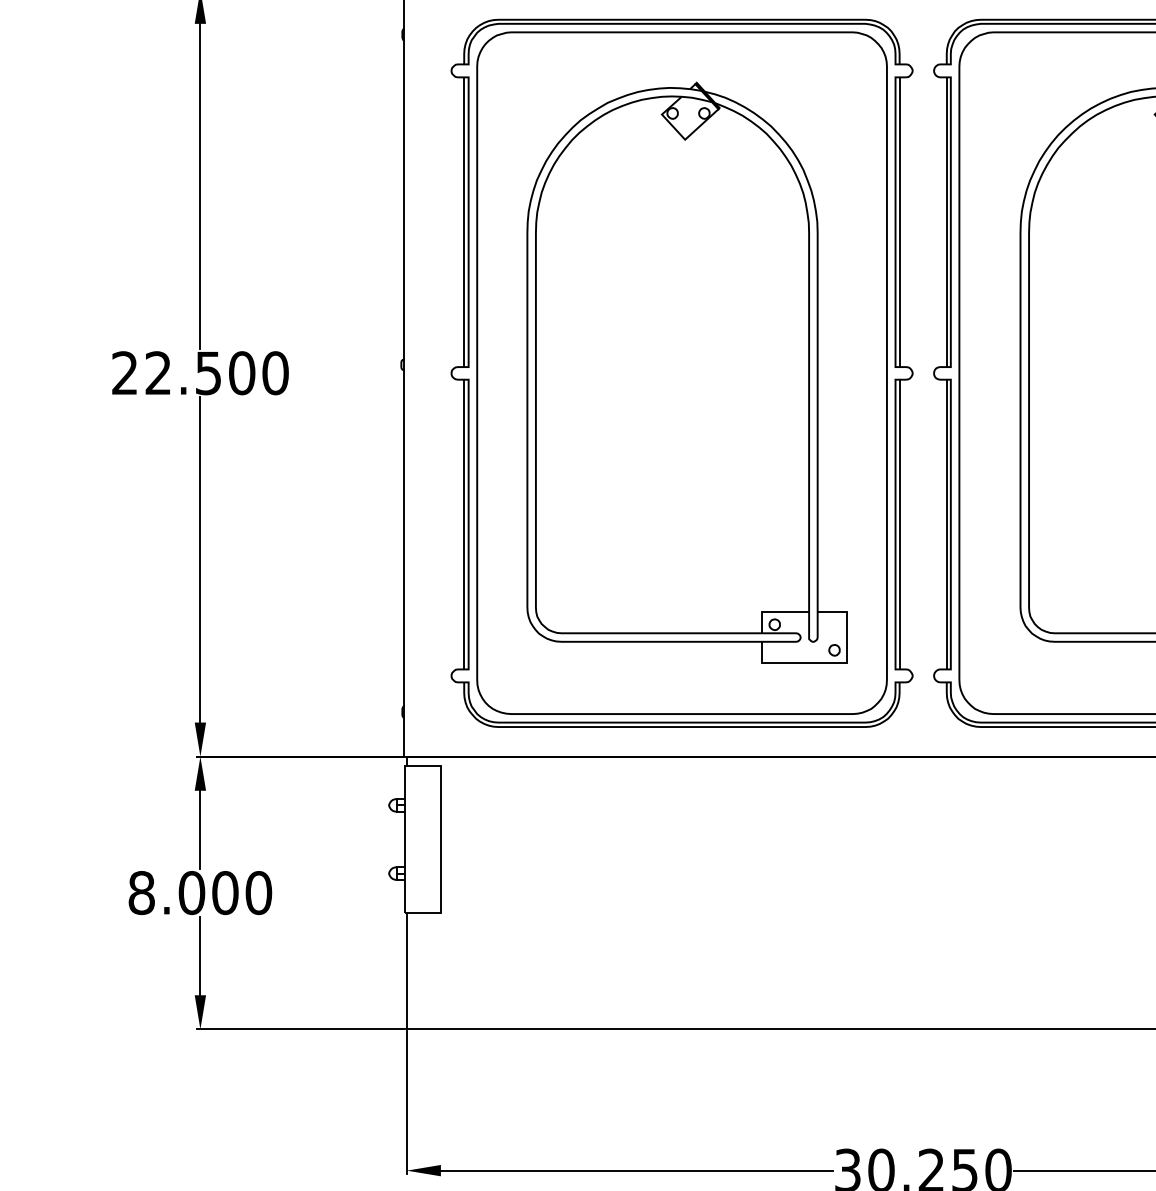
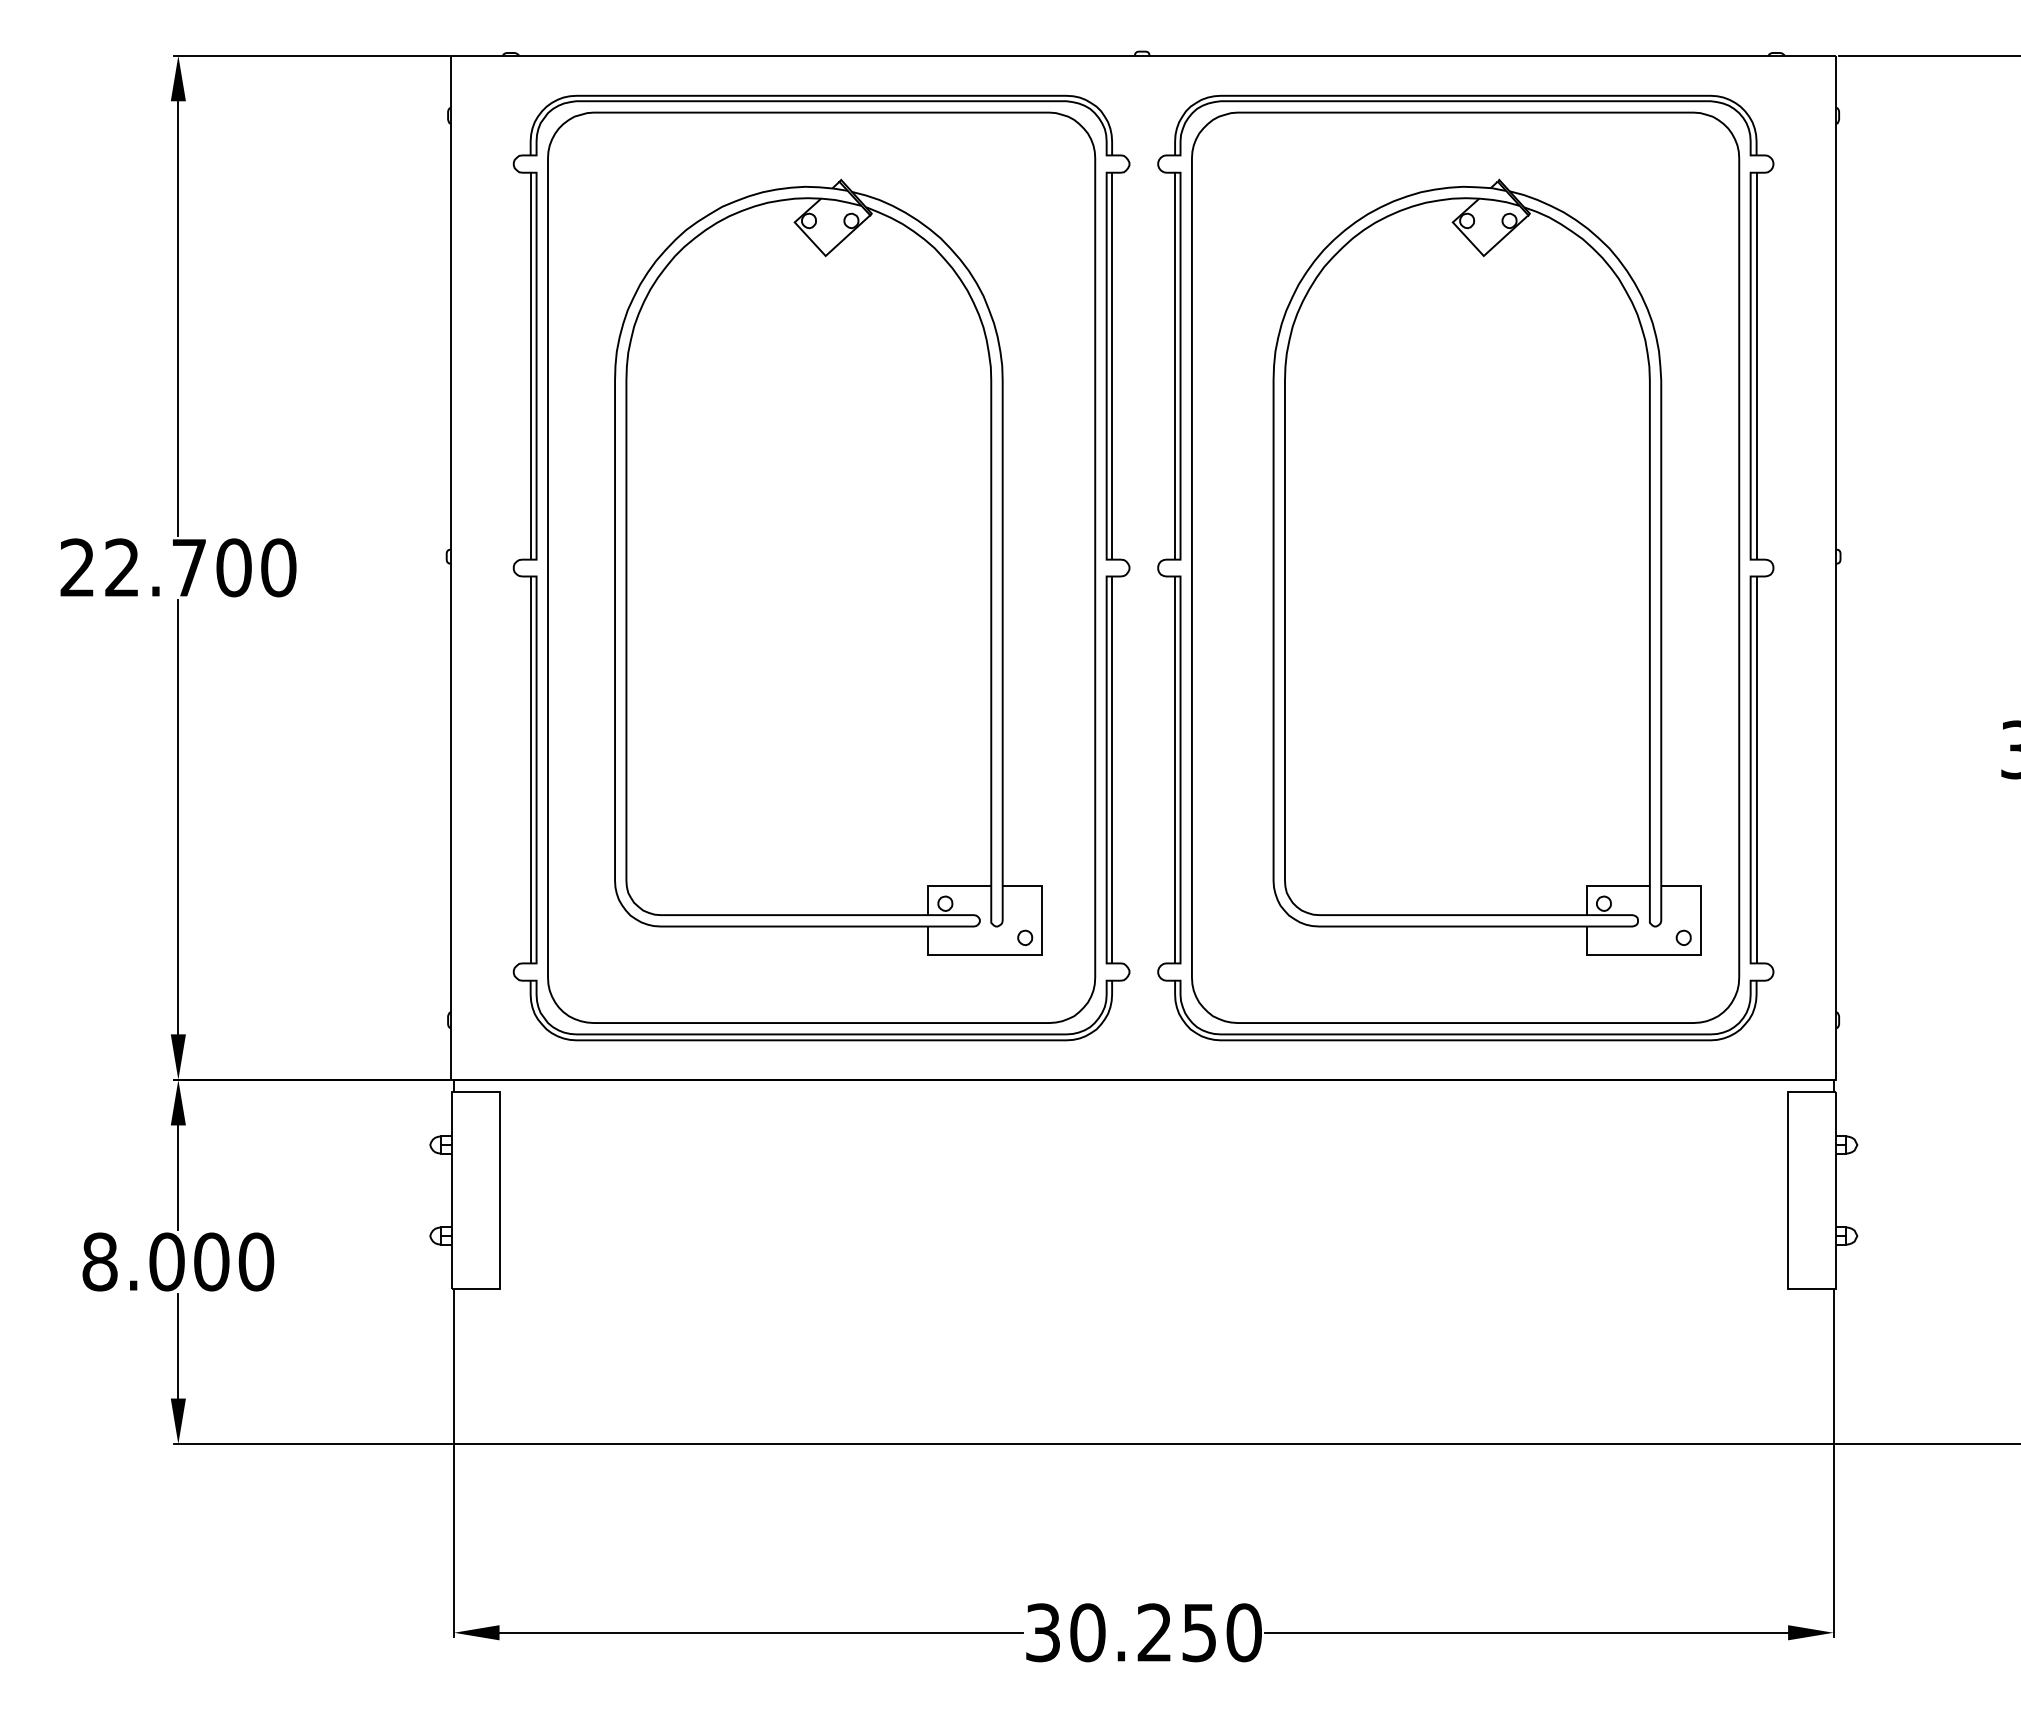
text: (208, 373) -> (188, 568), 22.500 -> 22.700

